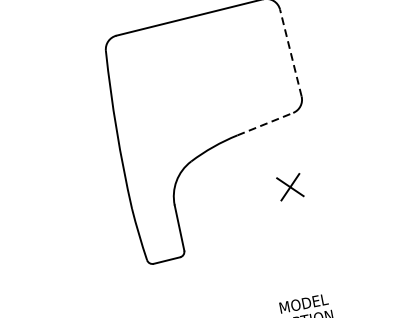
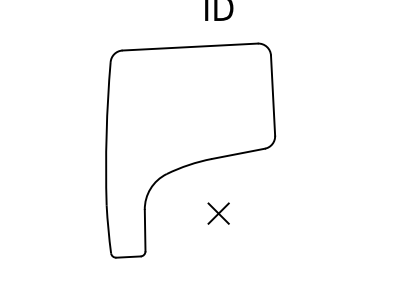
line: (291, 52) -> (273, 95), dashed -> solid
line: (265, 123) -> (238, 153), dashed -> solid
part: (290, 187) -> (218, 213), moved

